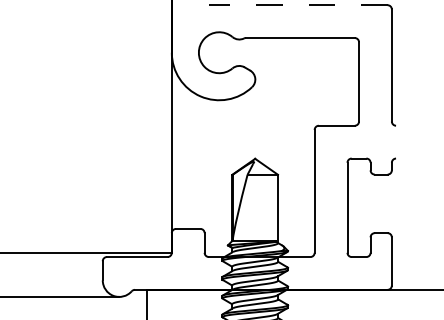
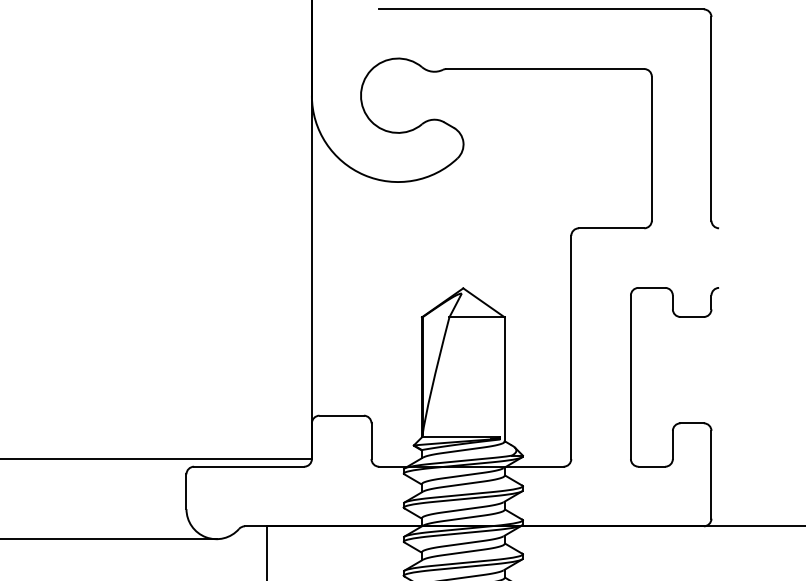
line: (297, 5) -> (540, 9), dashed -> solid

